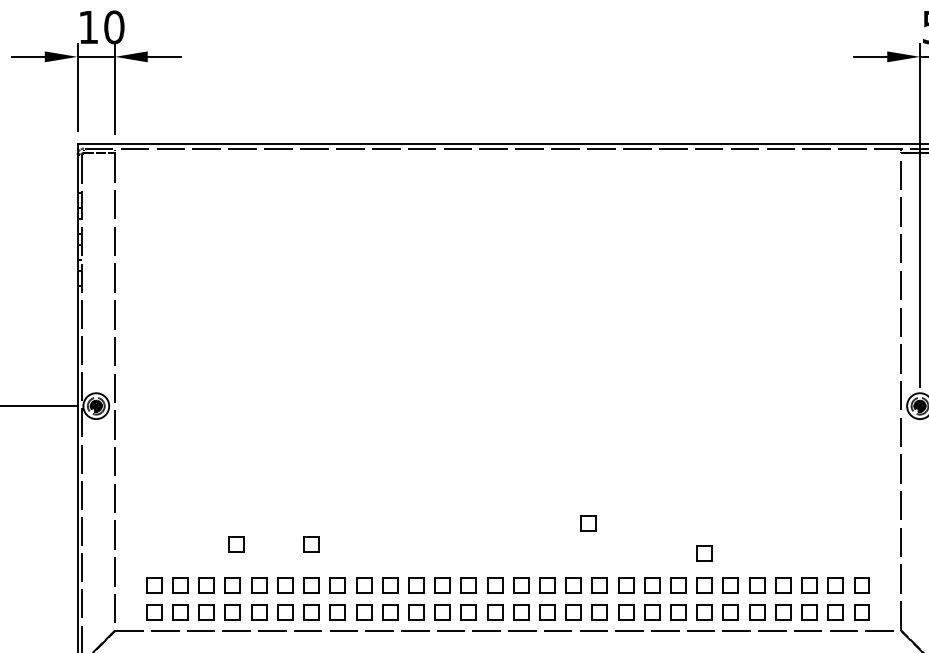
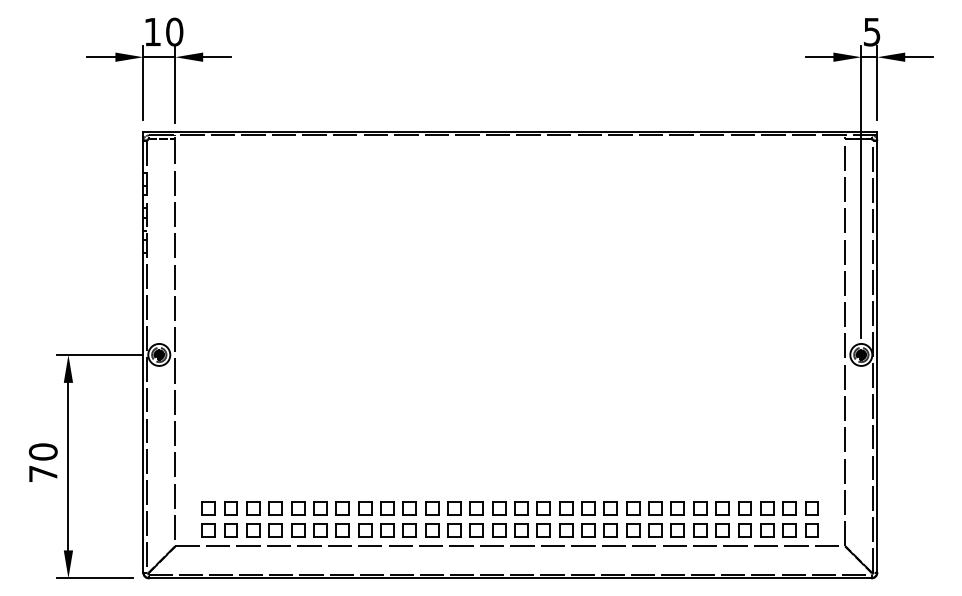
part: (588, 524) -> (578, 455), removed
part: (236, 545) -> (278, 473), removed
part: (311, 545) -> (342, 473), removed
part: (704, 553) -> (677, 480), removed

